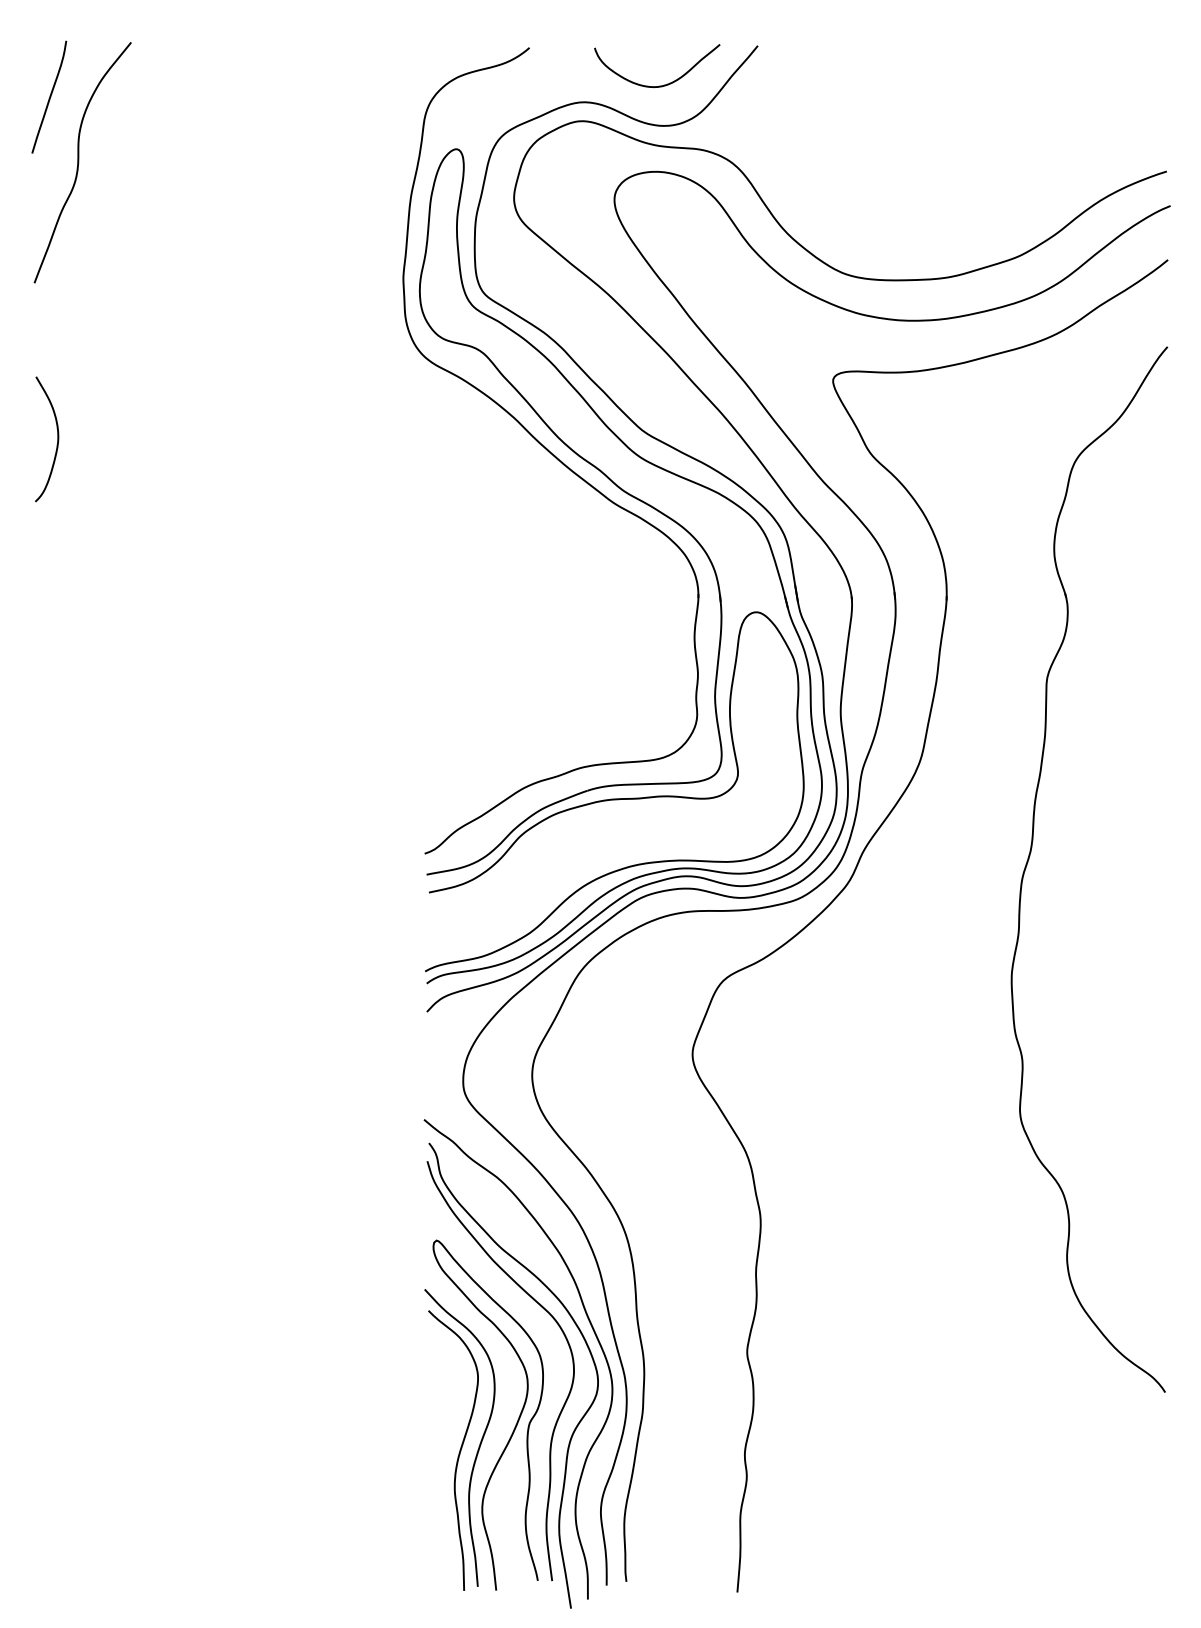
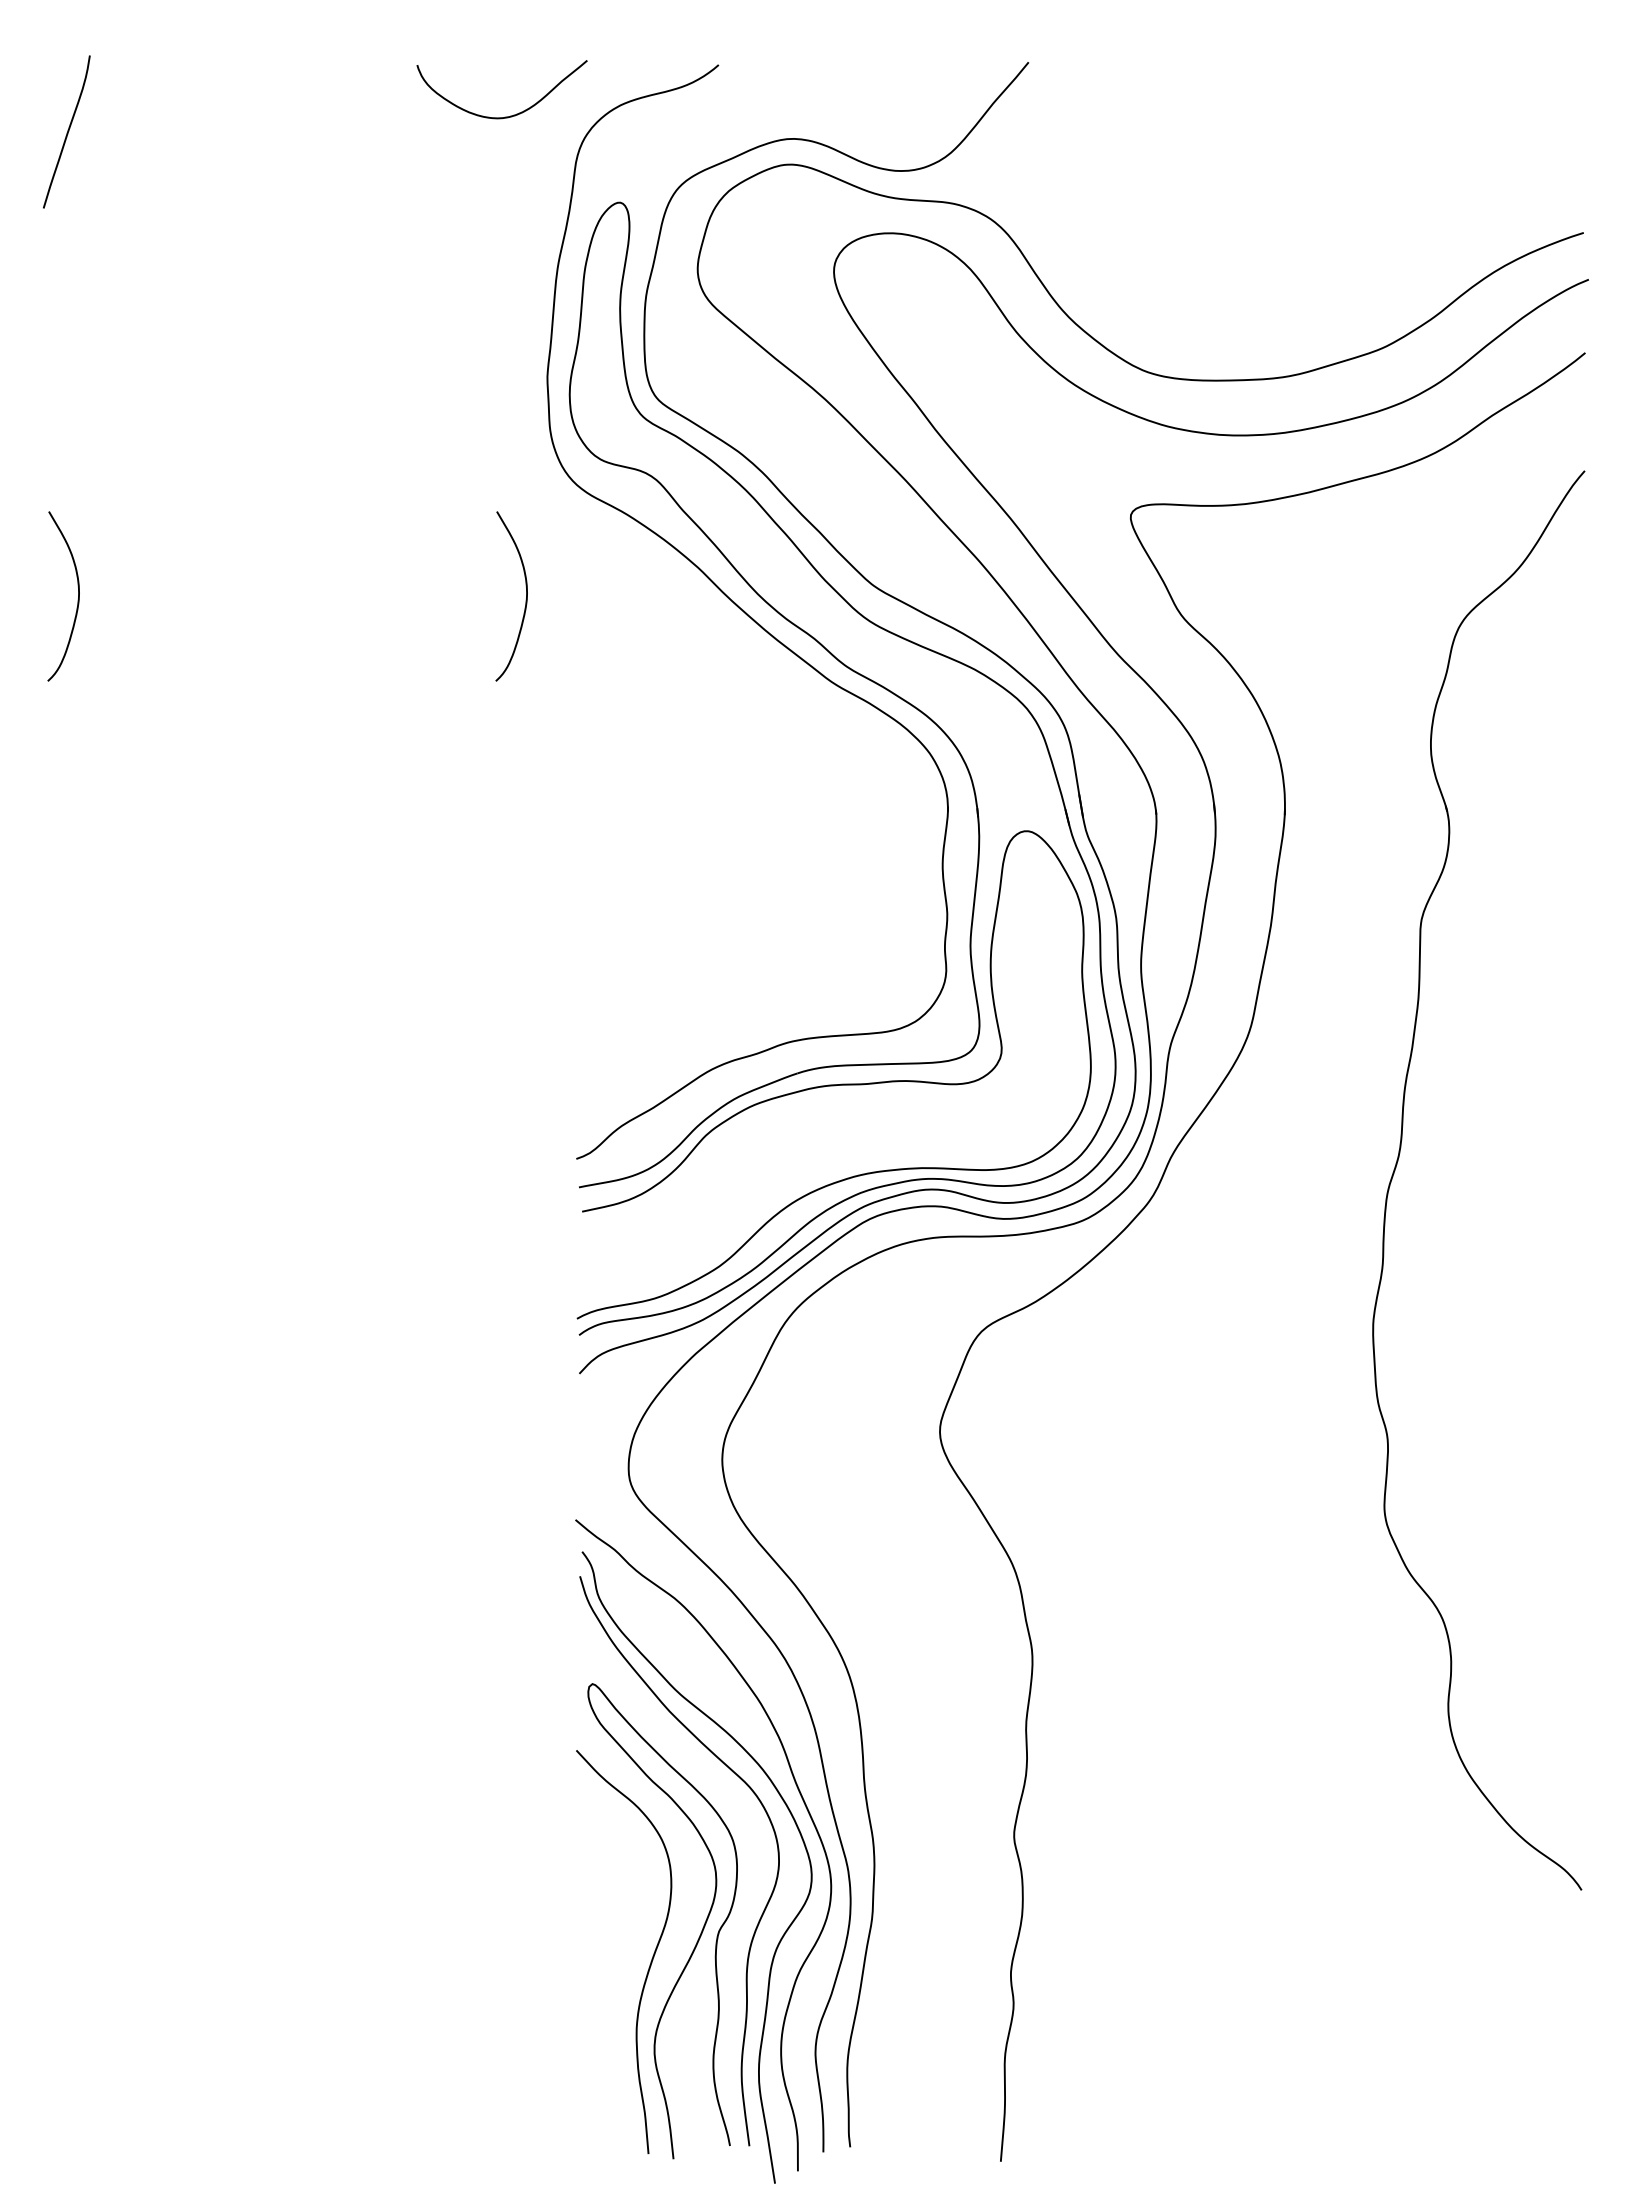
curve: (659, 85) -> (505, 116), moved
curve: (78, 162) -> (106, 220), removed
curve: (387, 442) -> (525, 600), added
curve: (459, 1450) -> (623, 1969), removed

